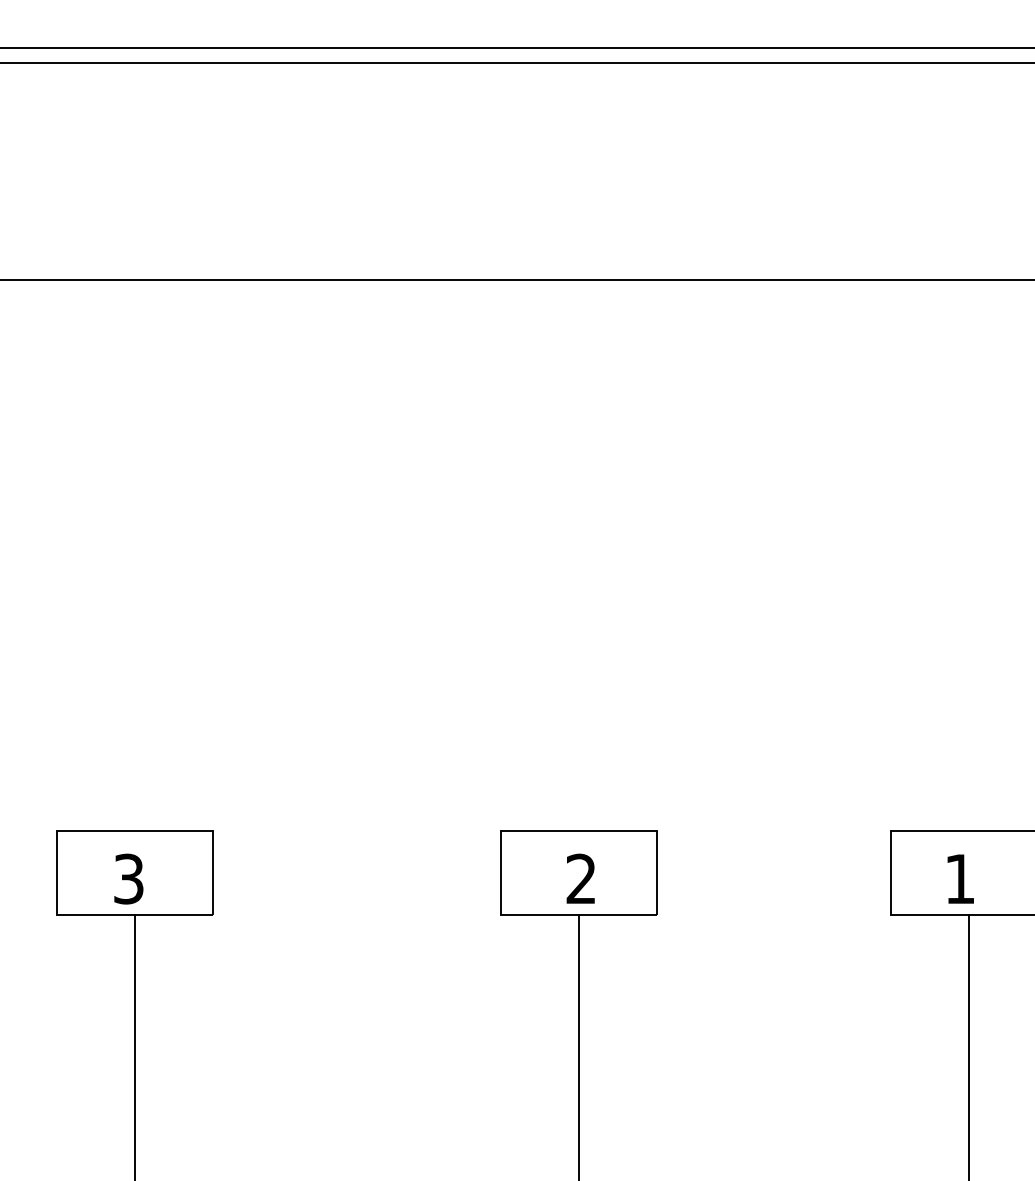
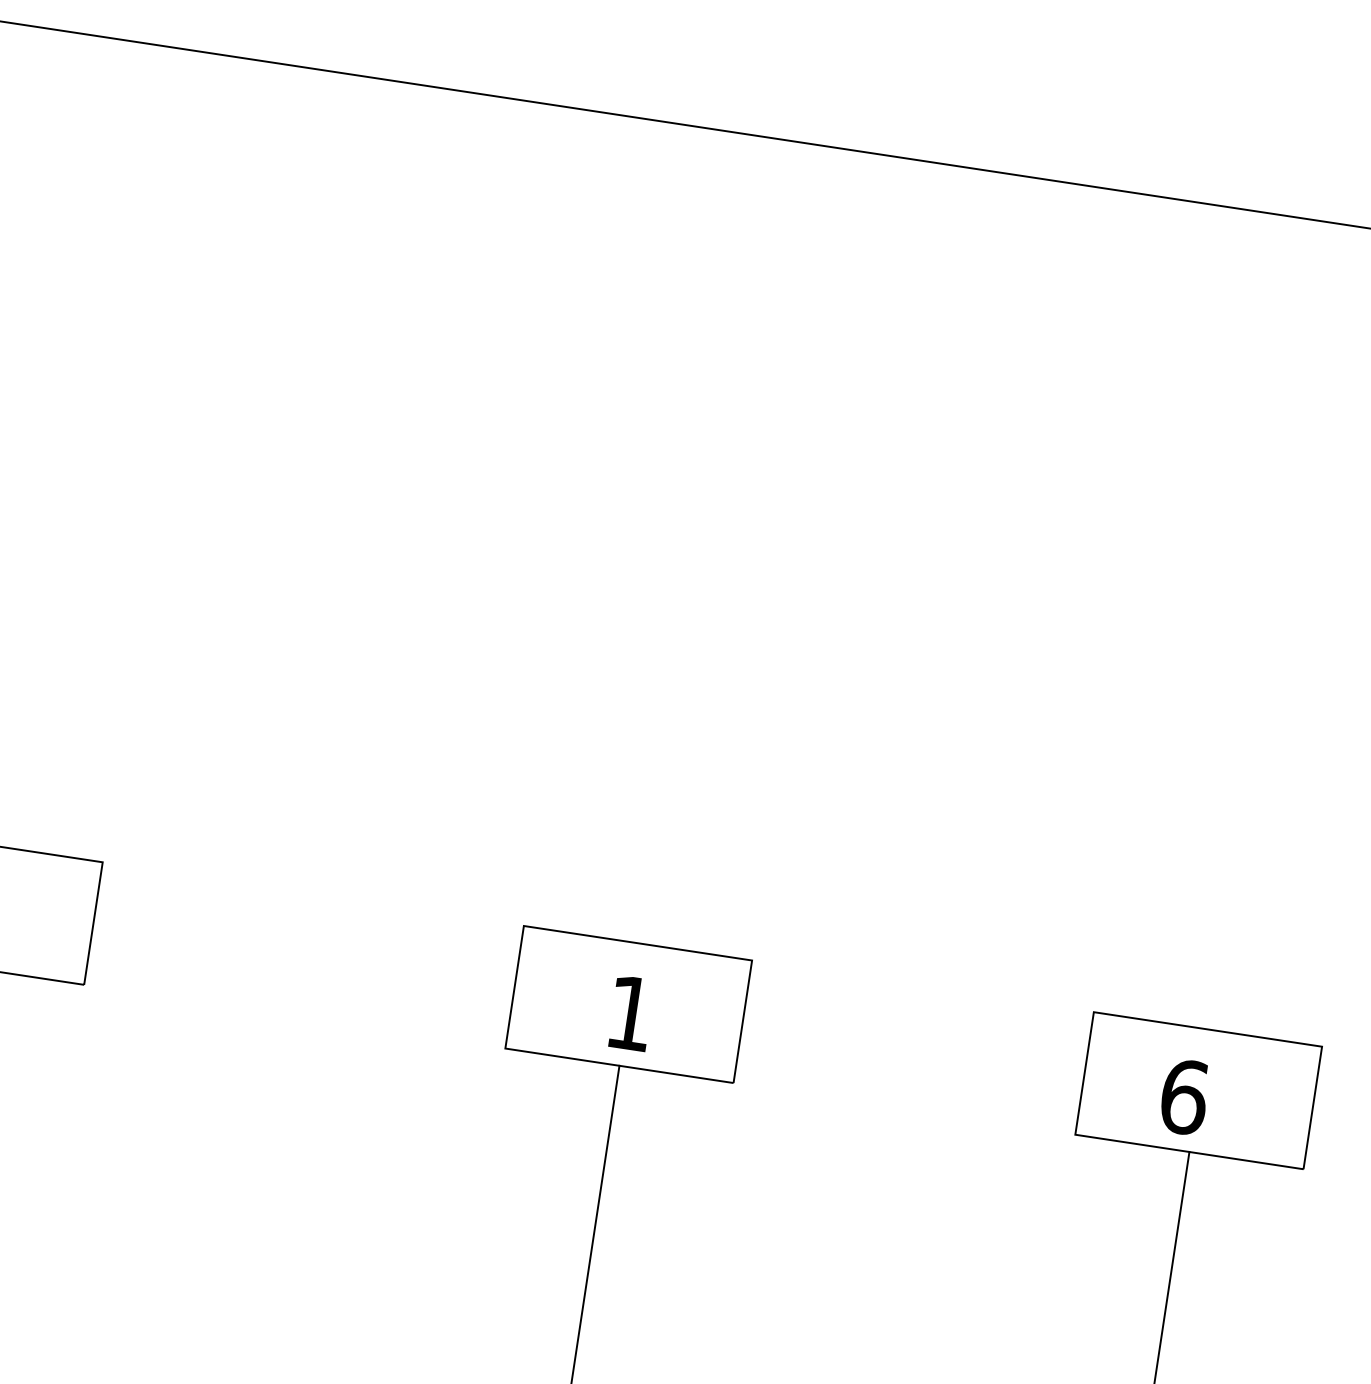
text: (580, 878) -> (629, 1012), 2 -> 1
text: (960, 878) -> (1184, 1096), 1 -> 6

